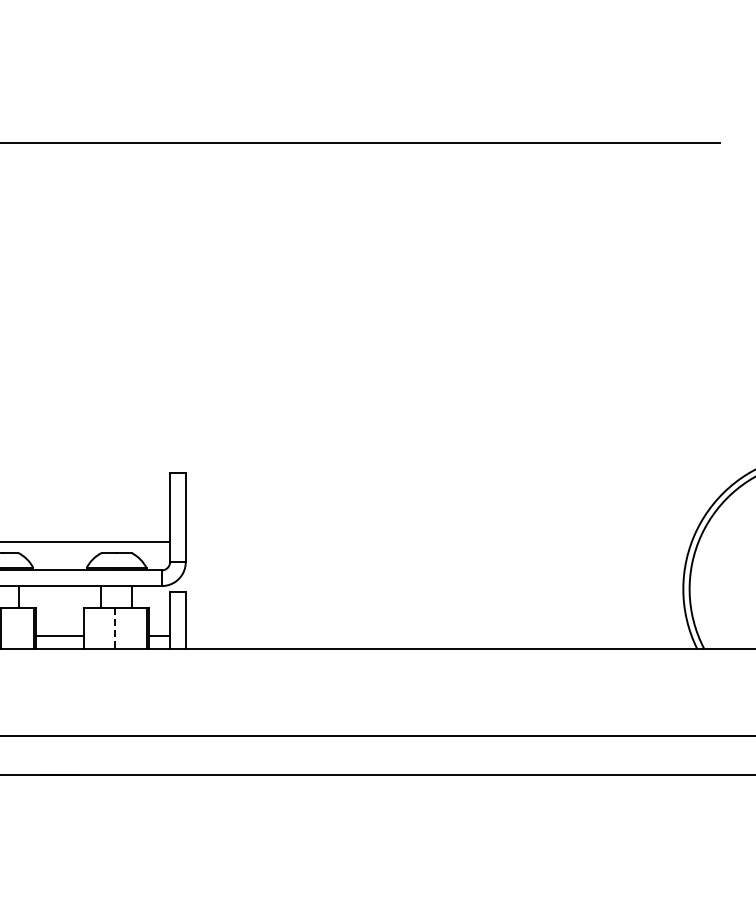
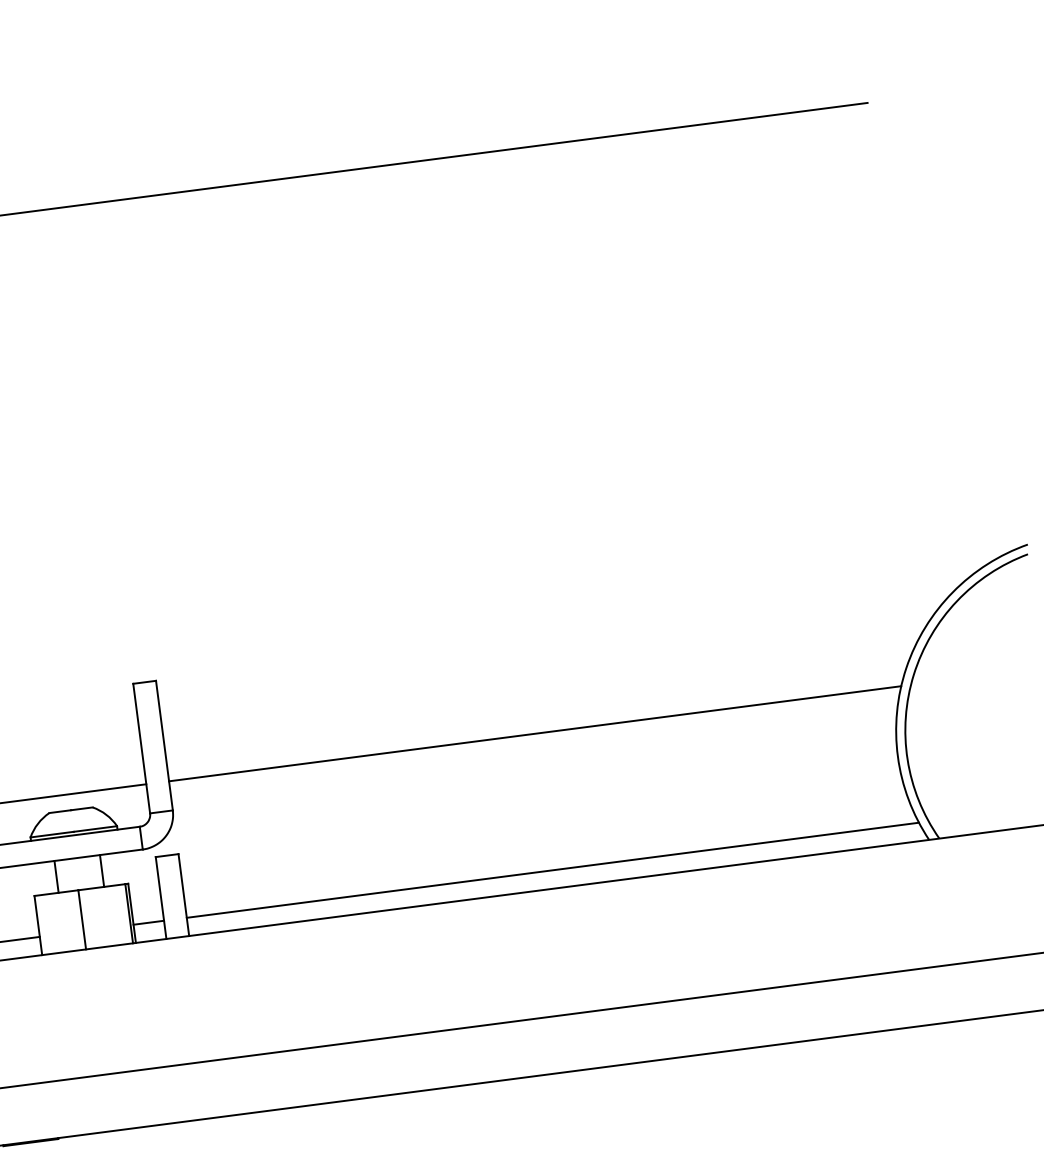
line: (438, 542) -> (534, 734), added
line: (114, 628) -> (82, 919), dashed -> solid
line: (438, 636) -> (552, 870), added

